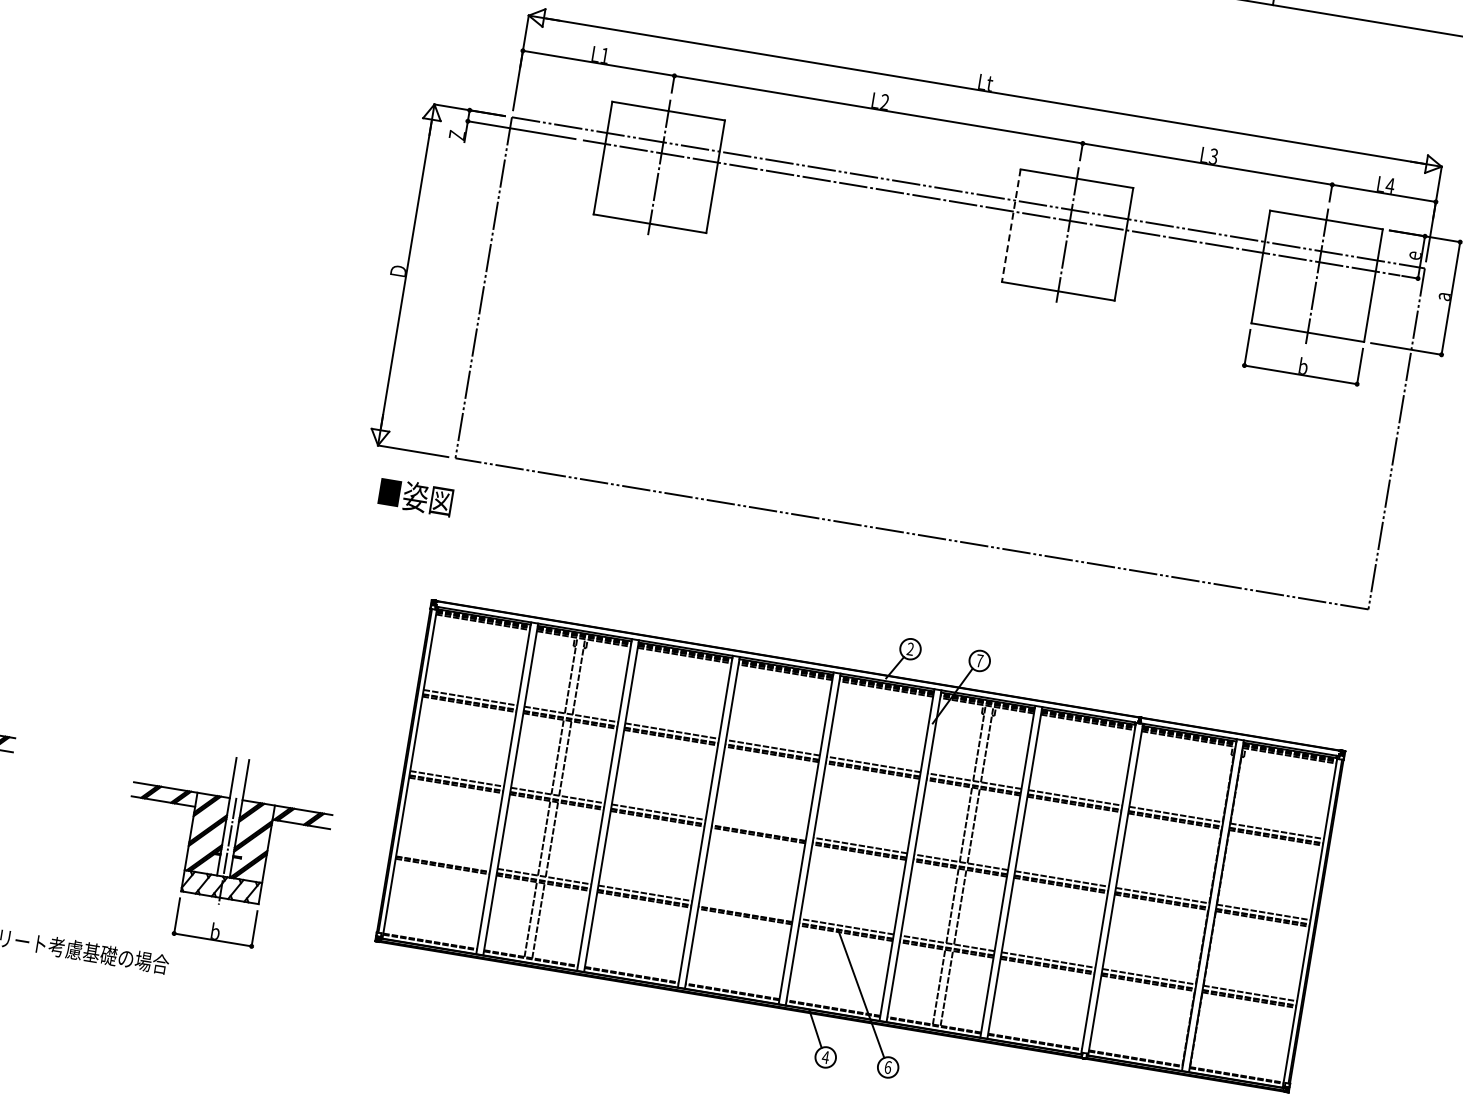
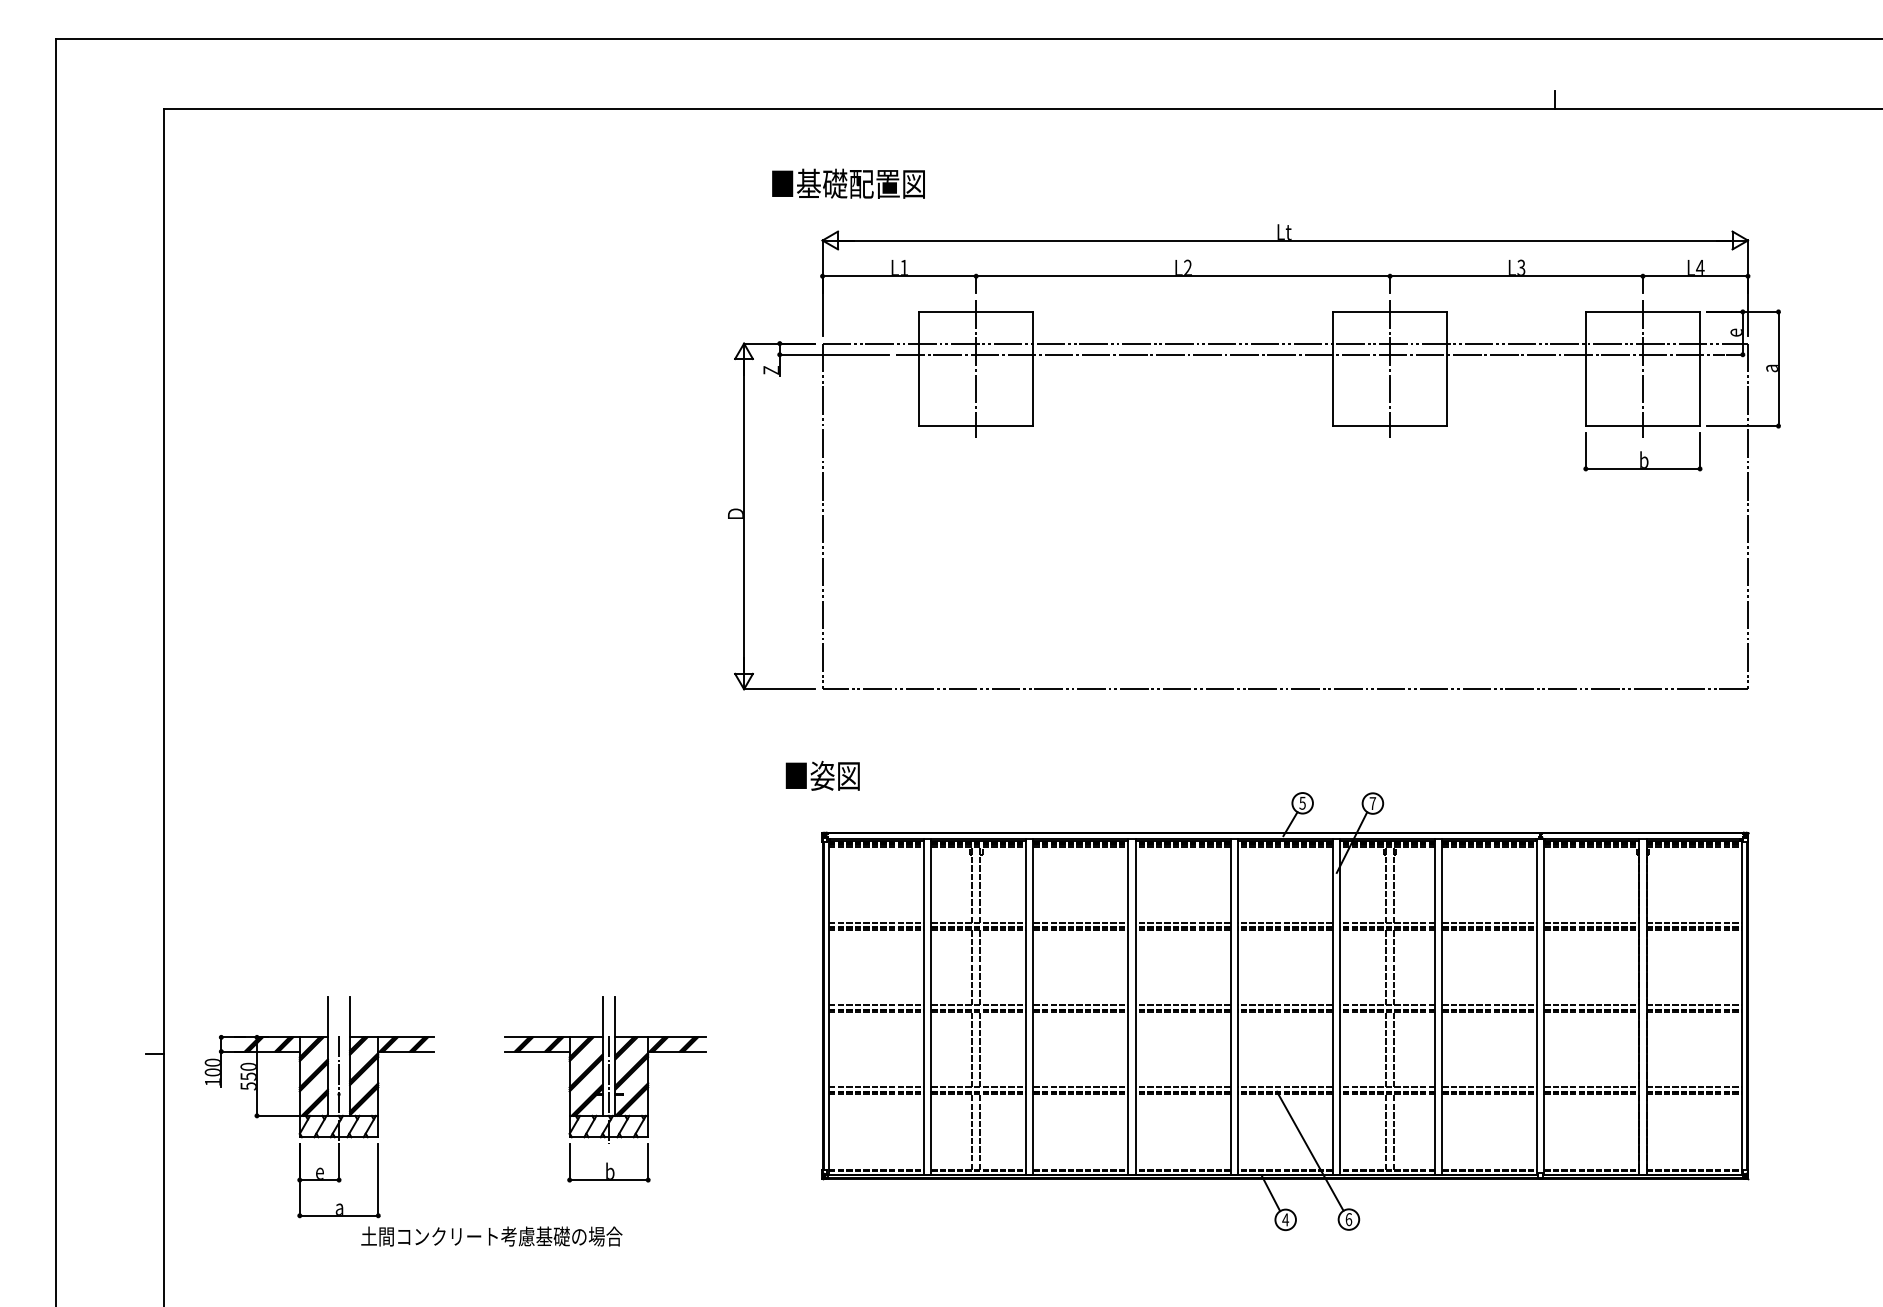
line: (1010, 226) -> (1332, 369), dashed -> solid
text: (415, 496) -> (822, 775), moved
text: (910, 648) -> (1302, 802), 2 -> 5
line: (758, 829) -> (1182, 1005), added
part: (224, 850) -> (605, 1089), moved
line: (443, 859) -> (876, 1087), added
line: (745, 909) -> (1182, 1087), added

